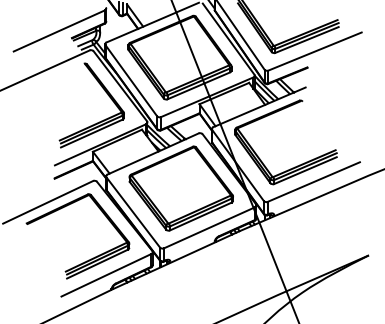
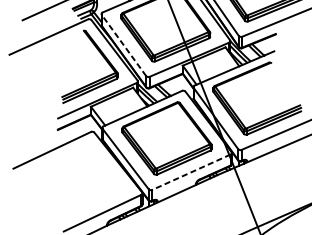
line: (131, 80) -> (124, 45), solid -> dashed
line: (209, 227) -> (191, 172), solid -> dashed
part: (88, 259) -> (87, 199), removed

